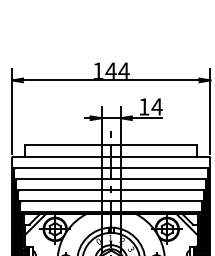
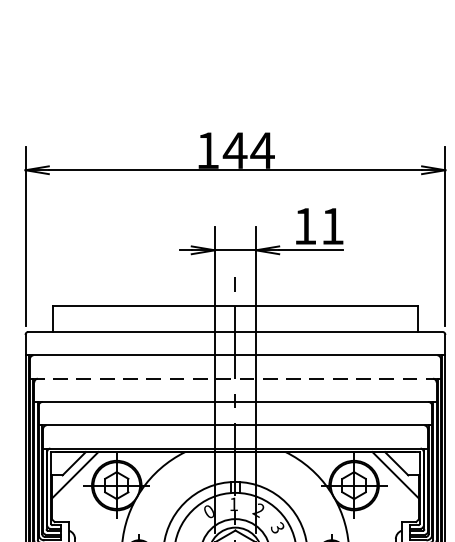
text: (156, 106) -> (331, 225), 14 -> 11
line: (111, 178) -> (235, 377), solid -> dashed

